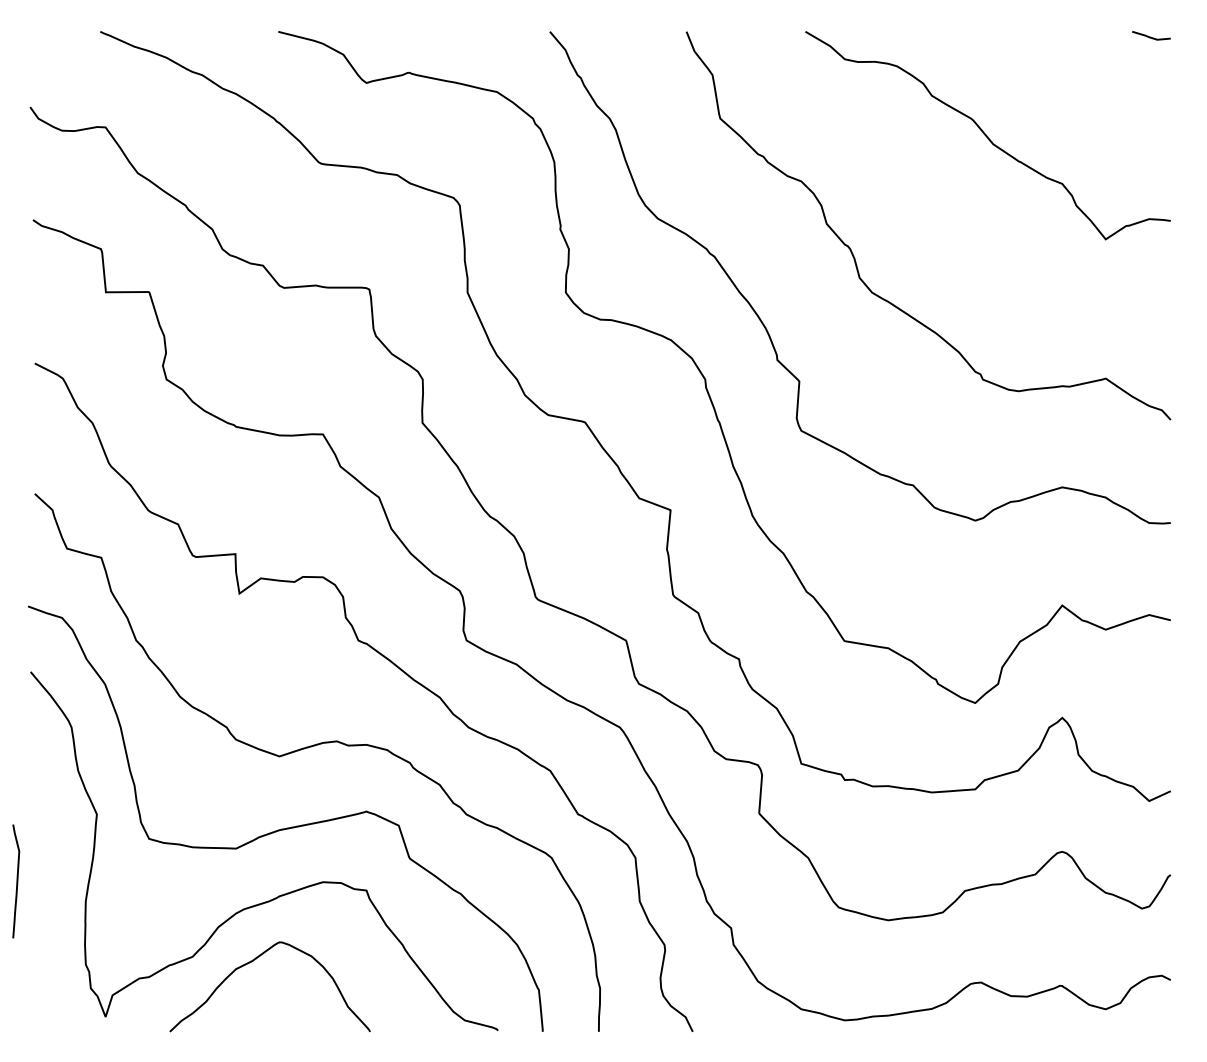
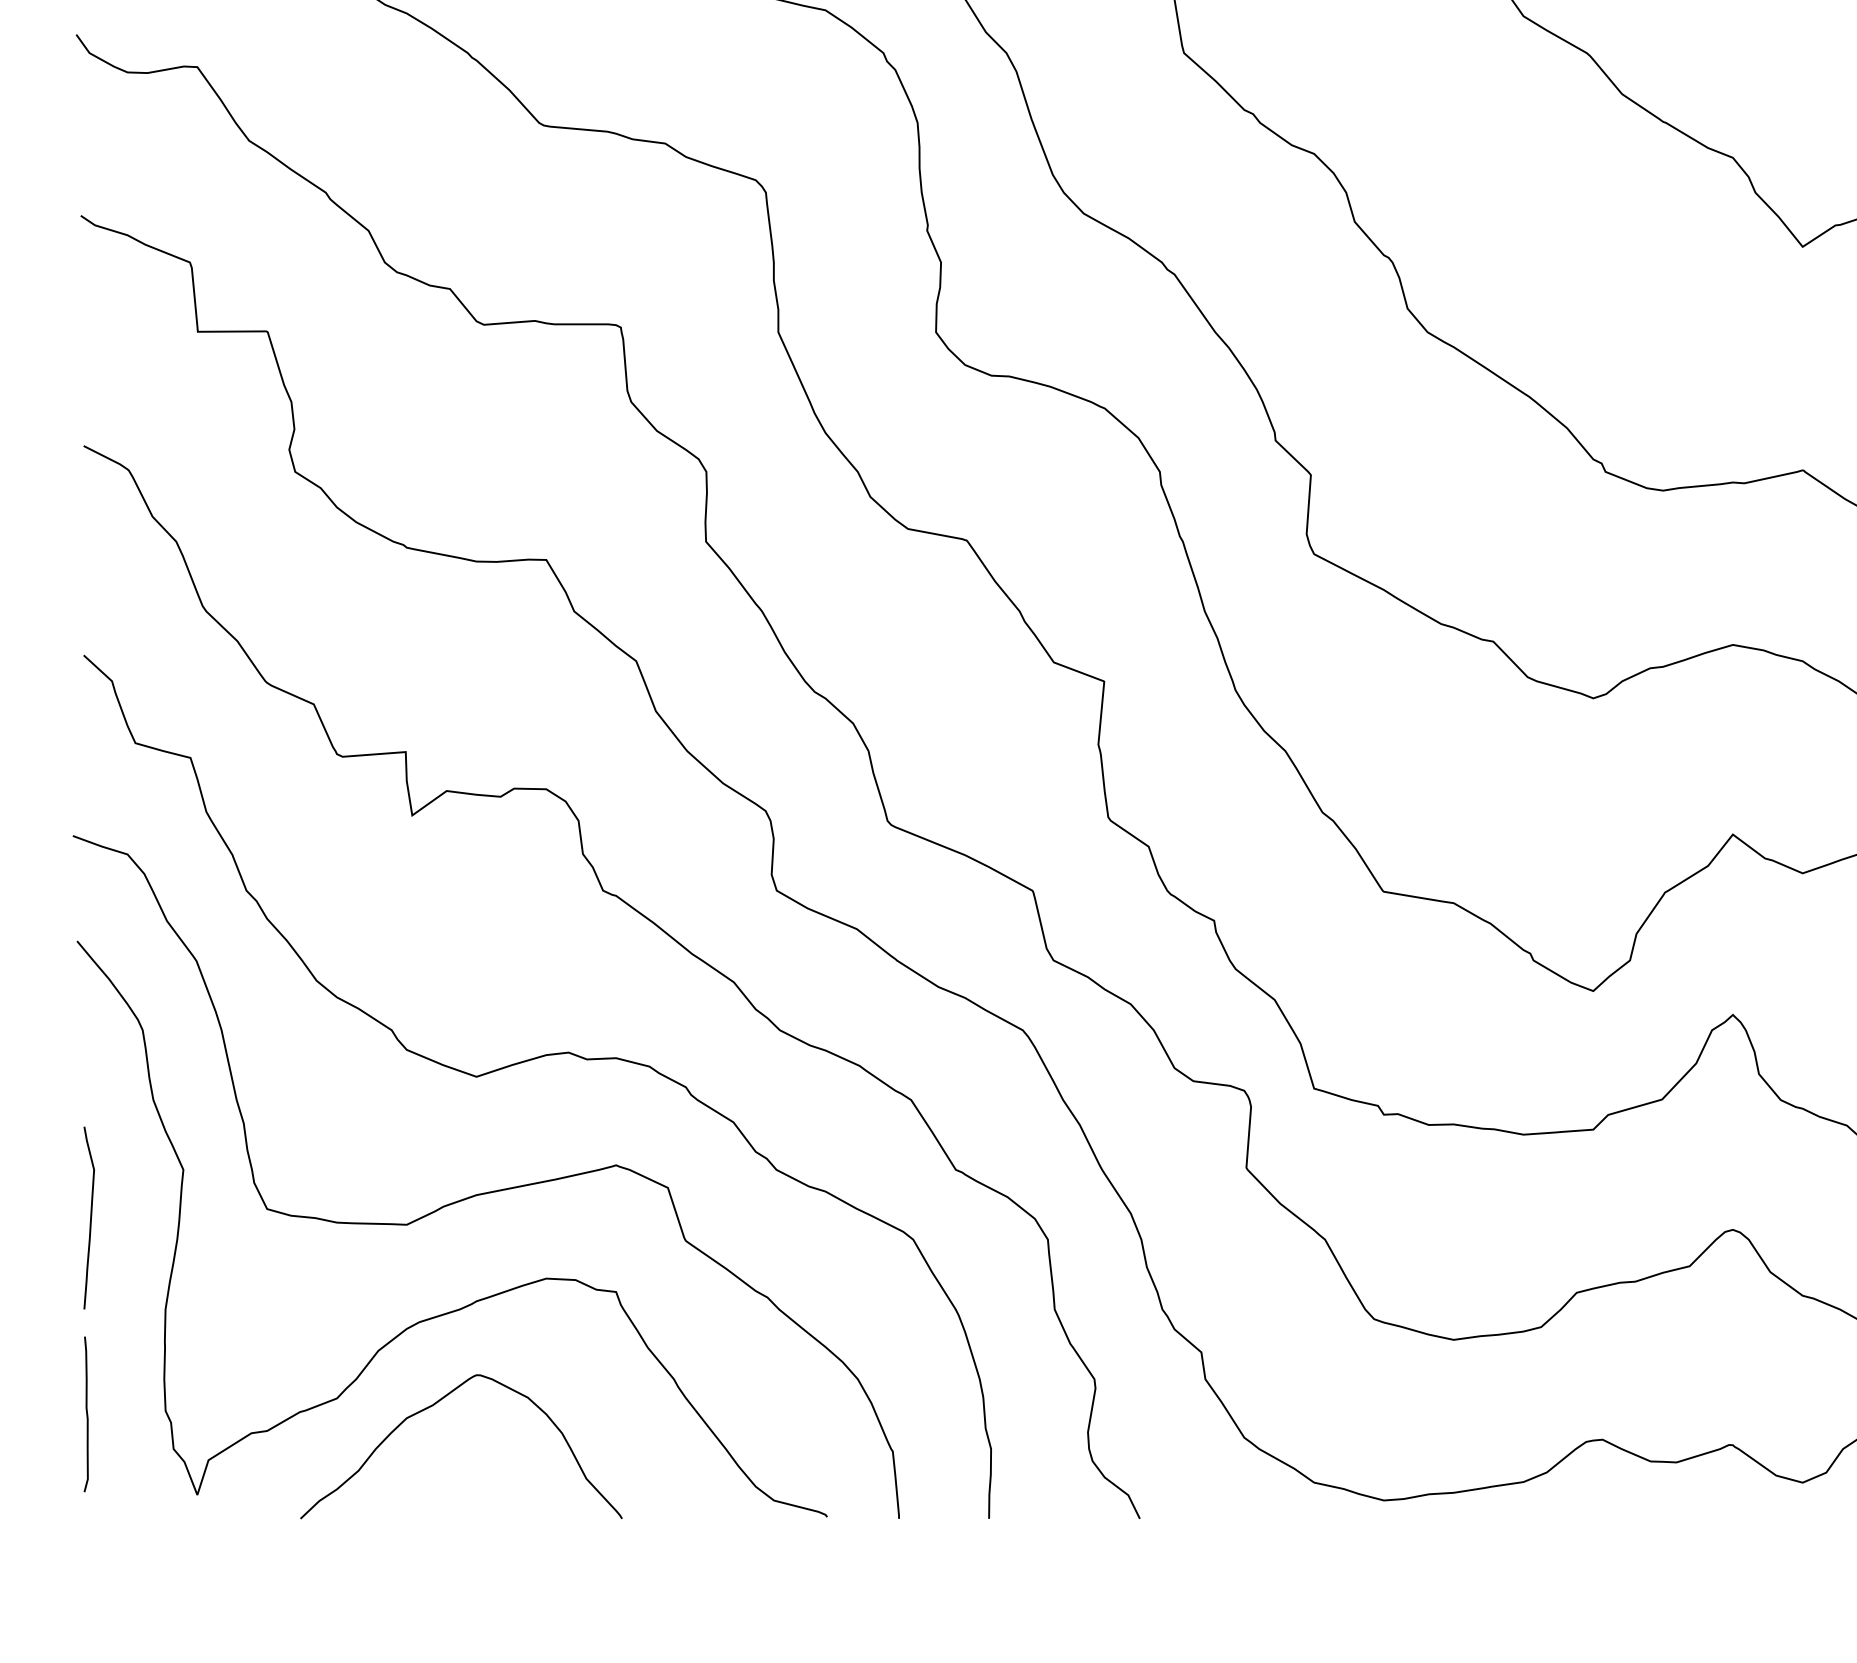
curve: (16, 881) -> (89, 1218), moved
curve: (36, 966) -> (86, 1413), added

